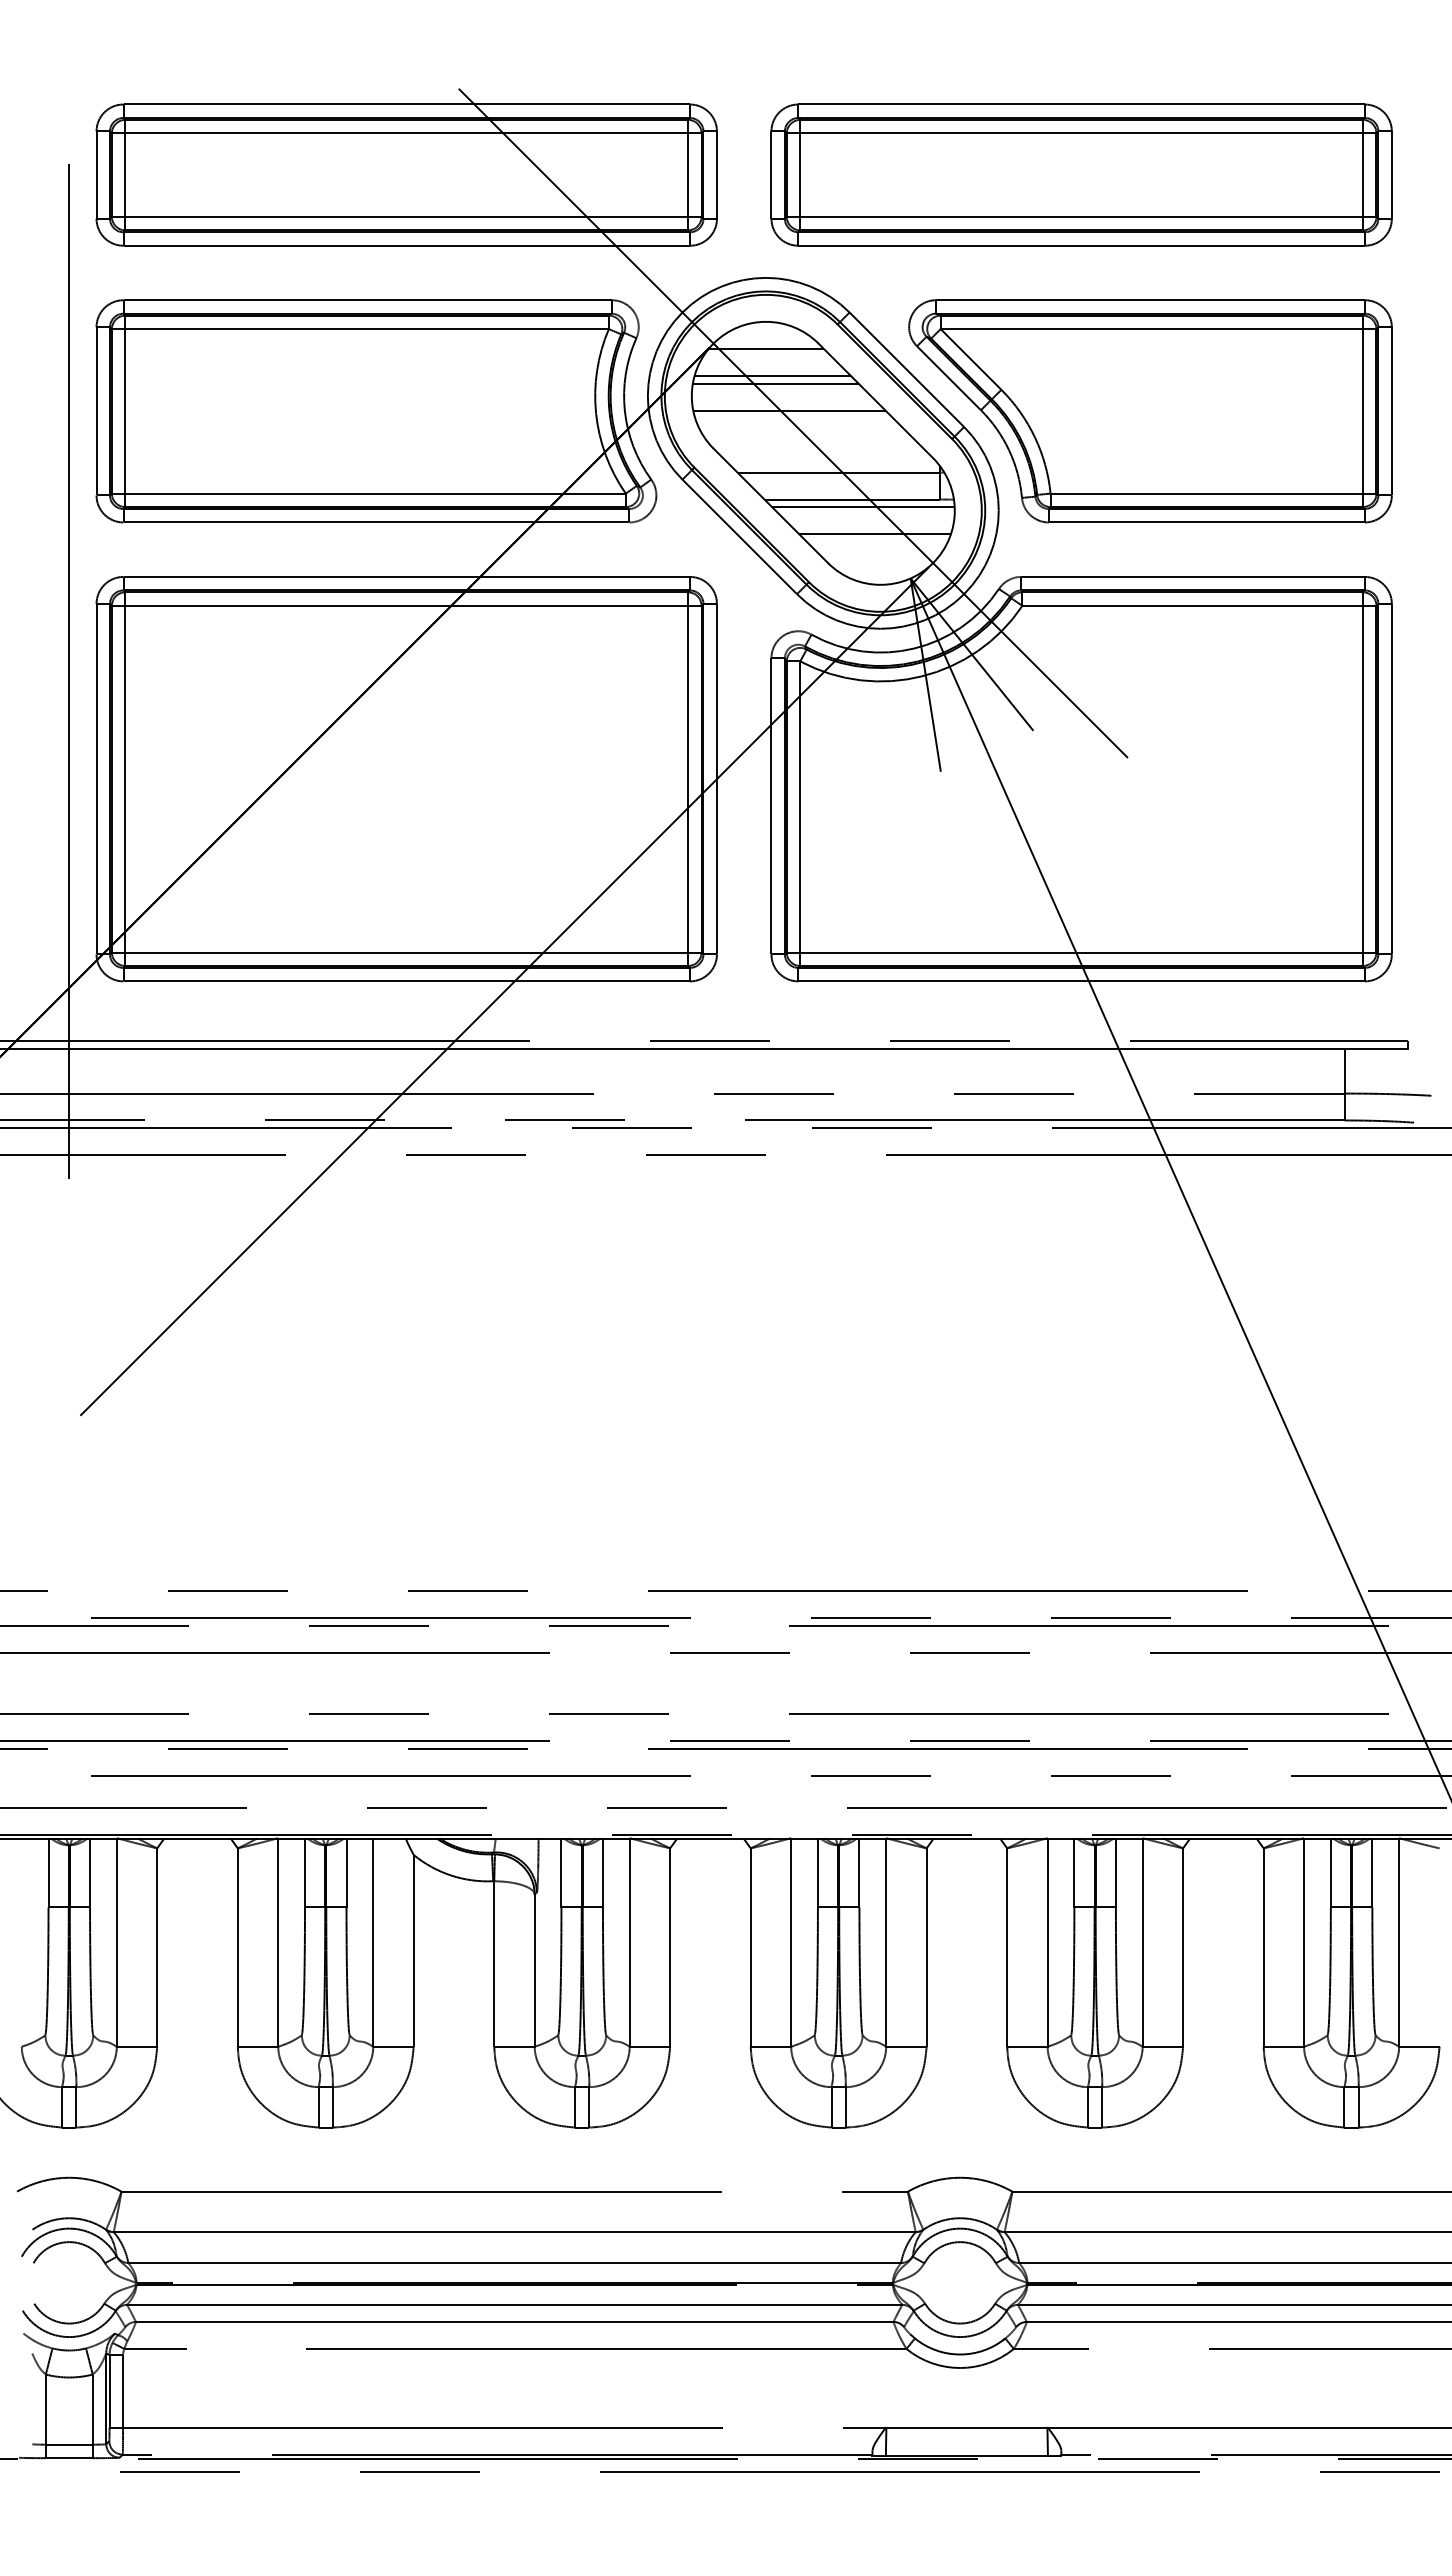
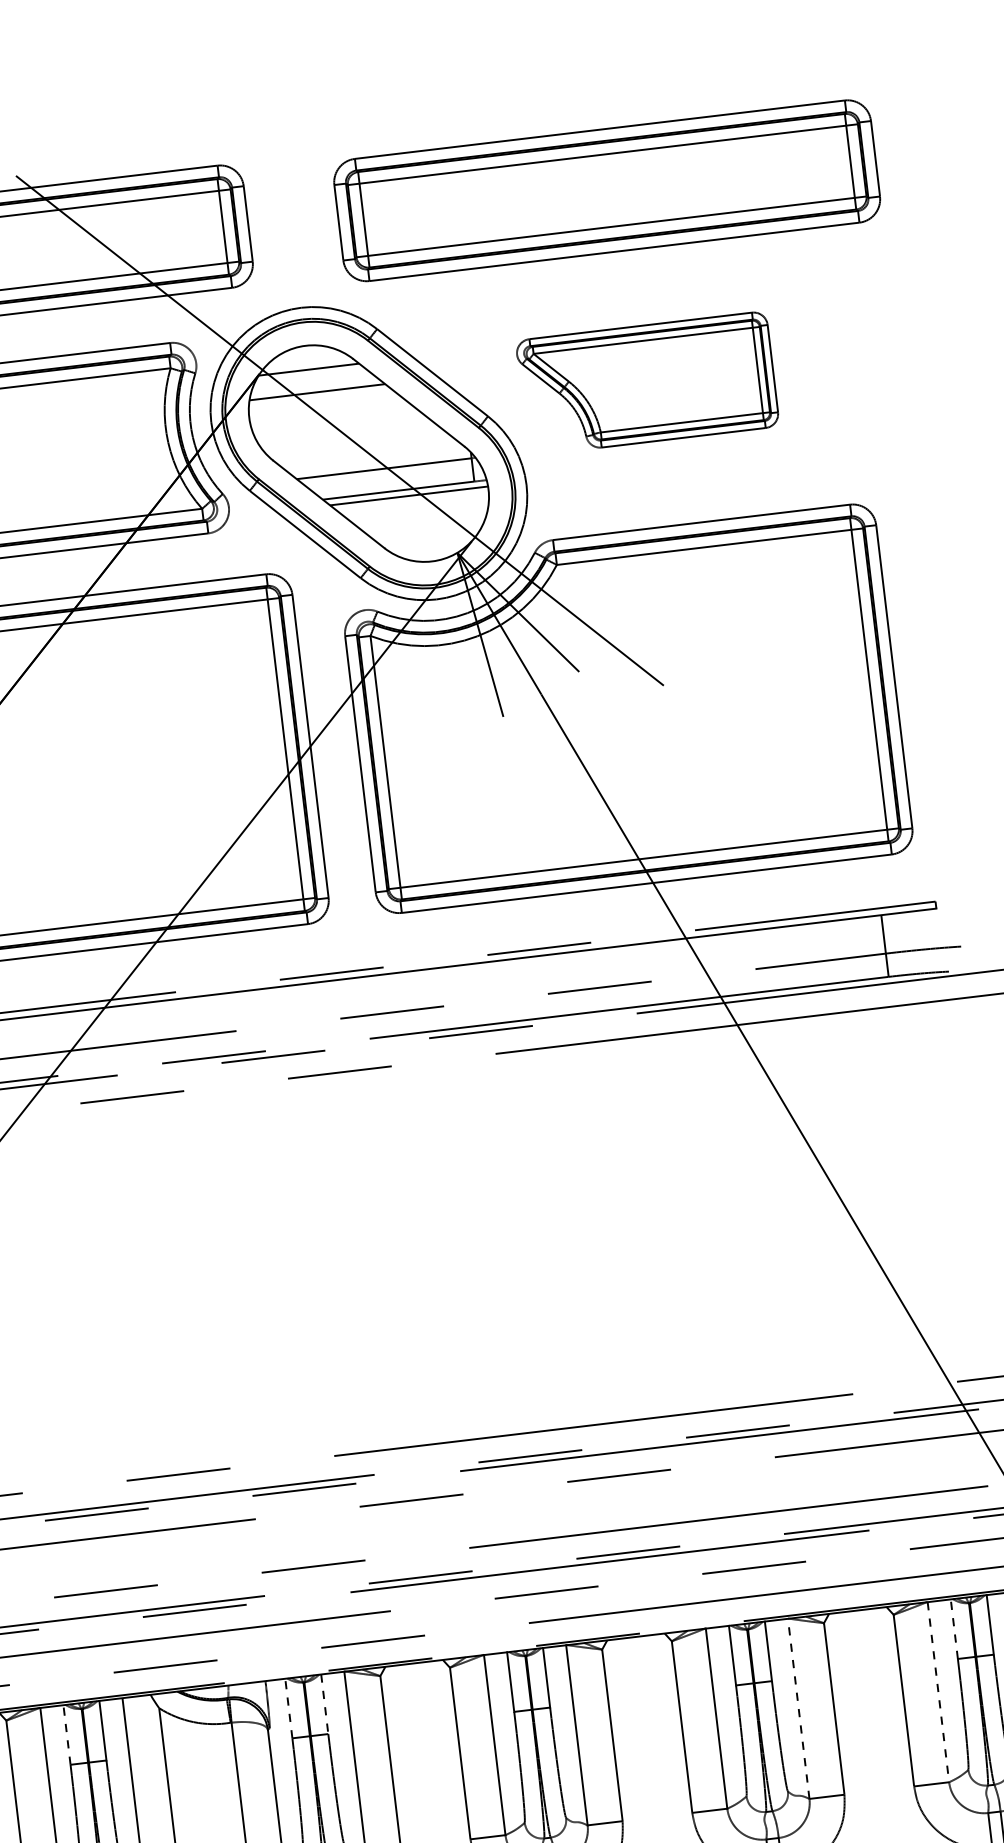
part: (1081, 174) -> (607, 190), moved
line: (775, 383) -> (320, 398), removed
line: (789, 410) -> (335, 420), removed
part: (1150, 411) -> (647, 383), size x0.6
line: (874, 533) -> (421, 517), removed
line: (305, 1872) -> (67, 1734), solid -> dashed
line: (561, 1872) -> (288, 1708), solid -> dashed
line: (1330, 1872) -> (954, 1628), solid -> dashed
line: (602, 1873) -> (324, 1704), solid -> dashed
line: (1142, 1942) -> (798, 1708), solid -> dashed
line: (1304, 1943) -> (938, 1692), solid -> dashed

